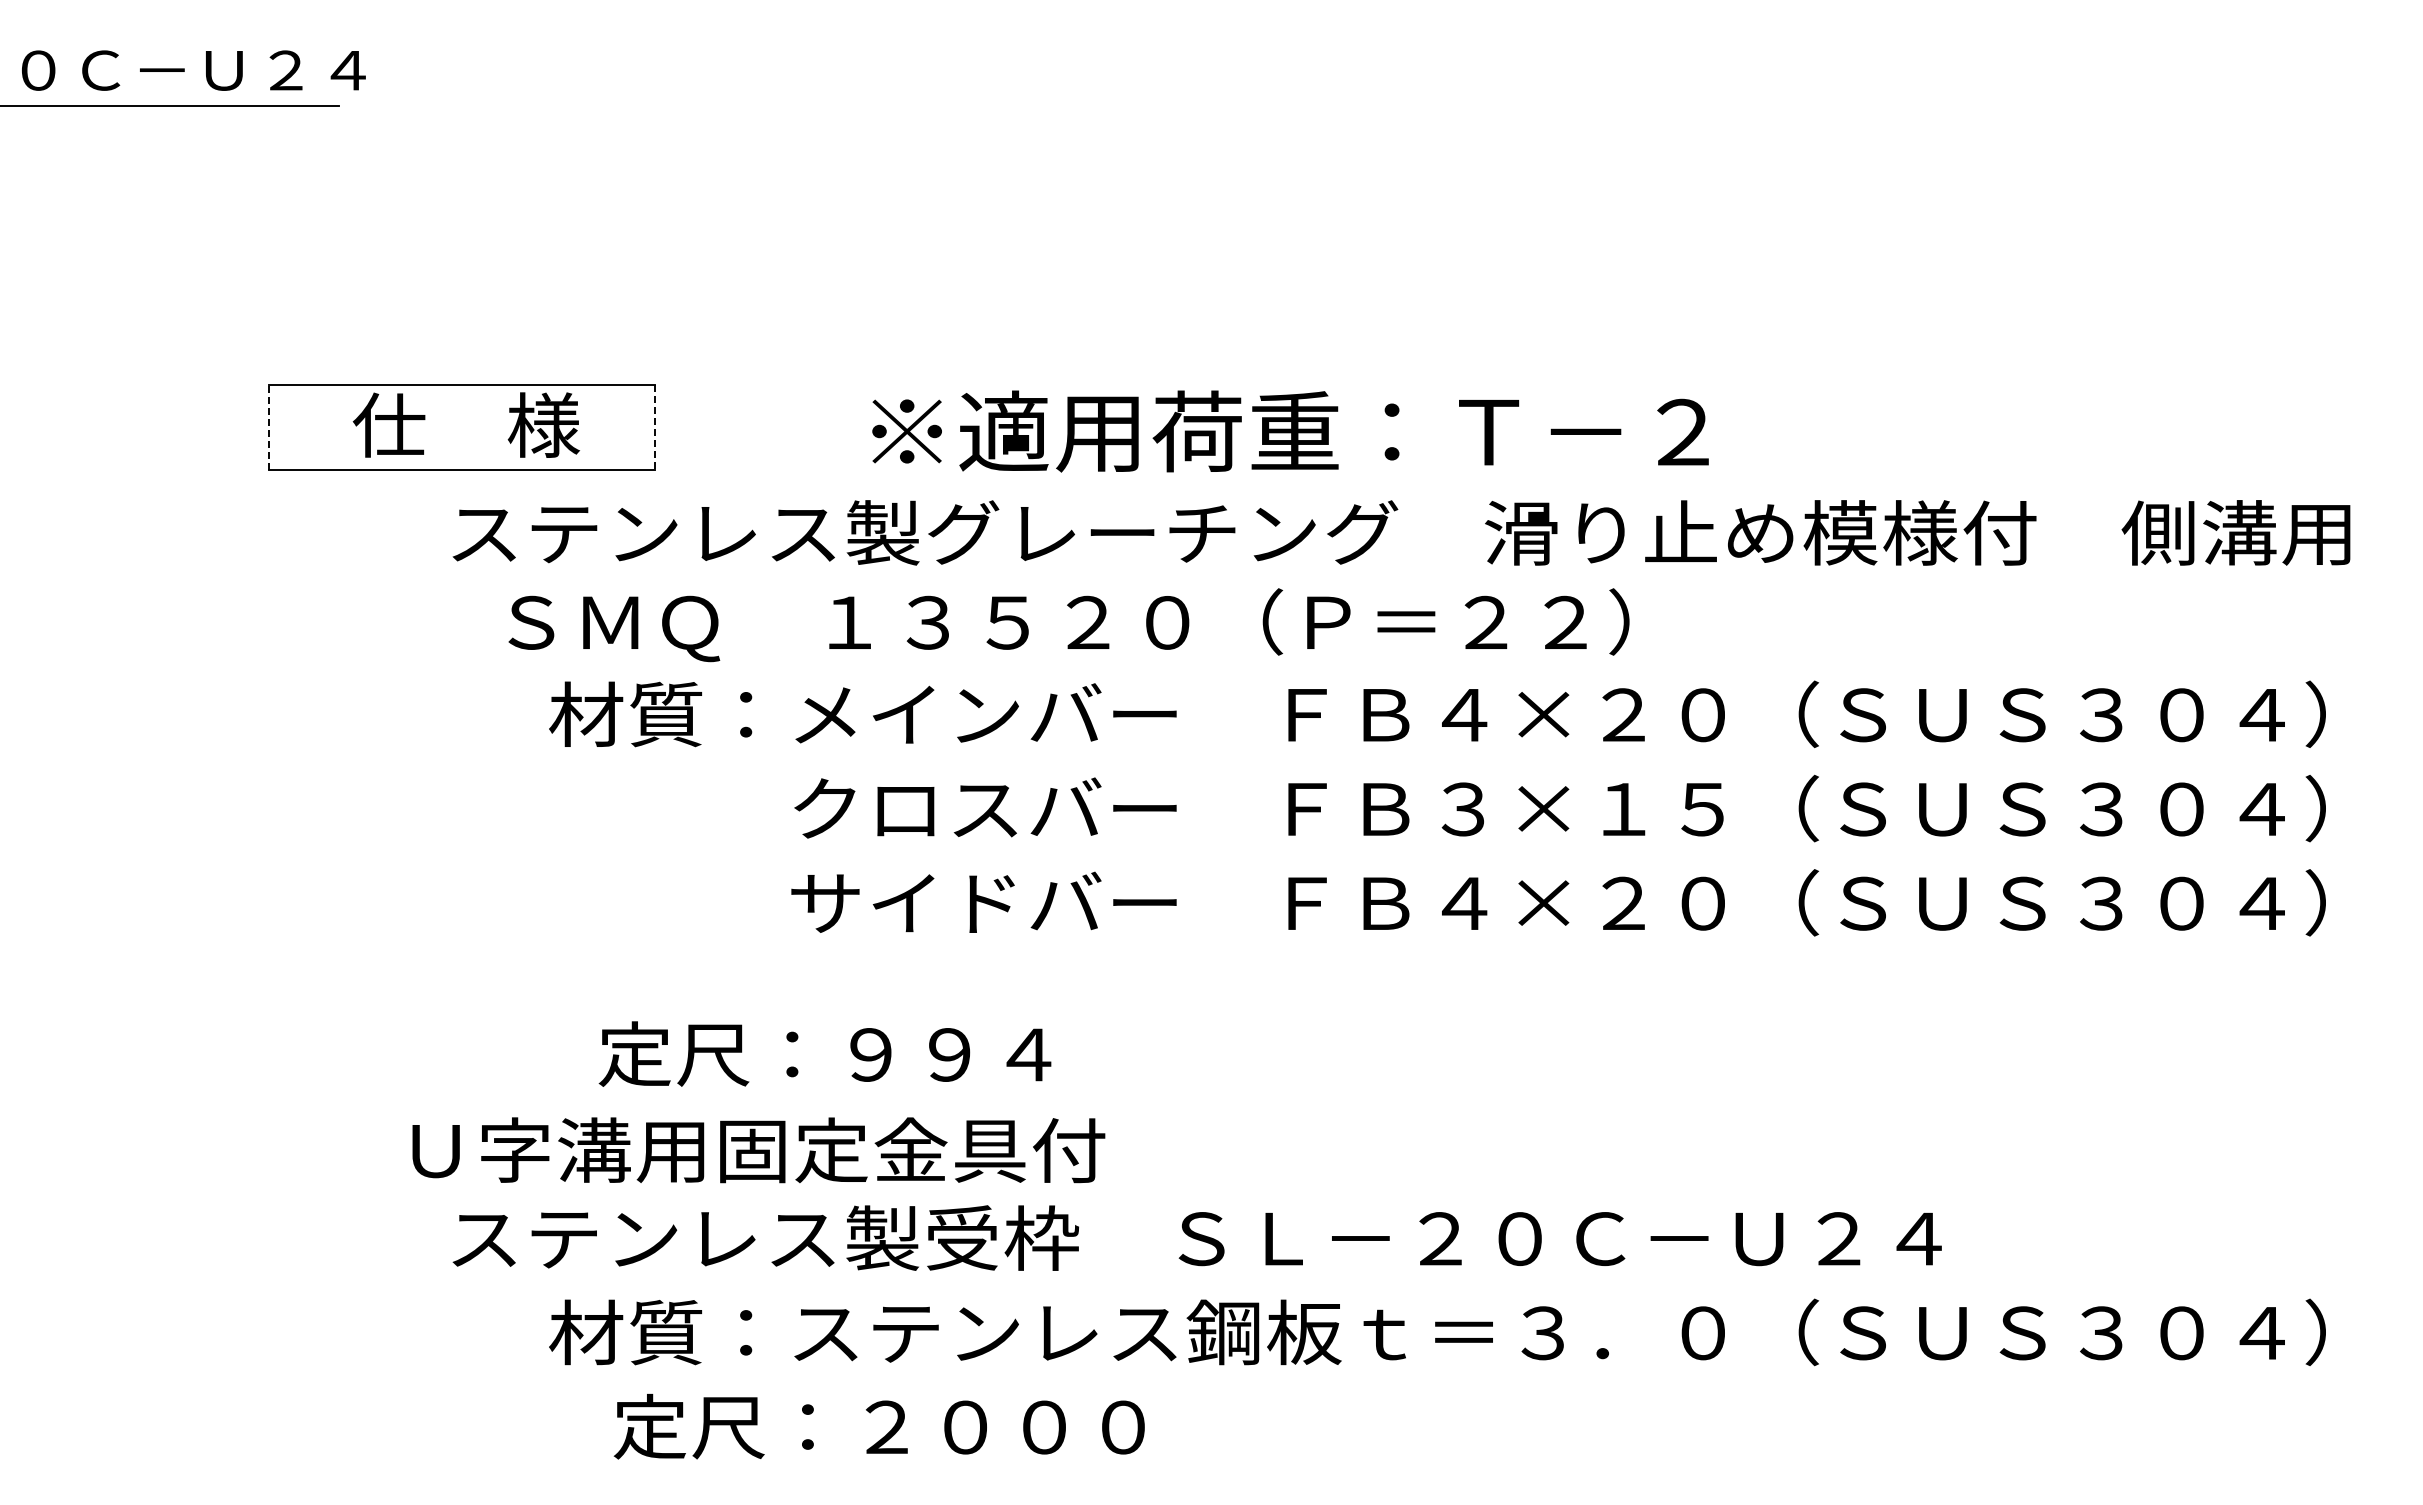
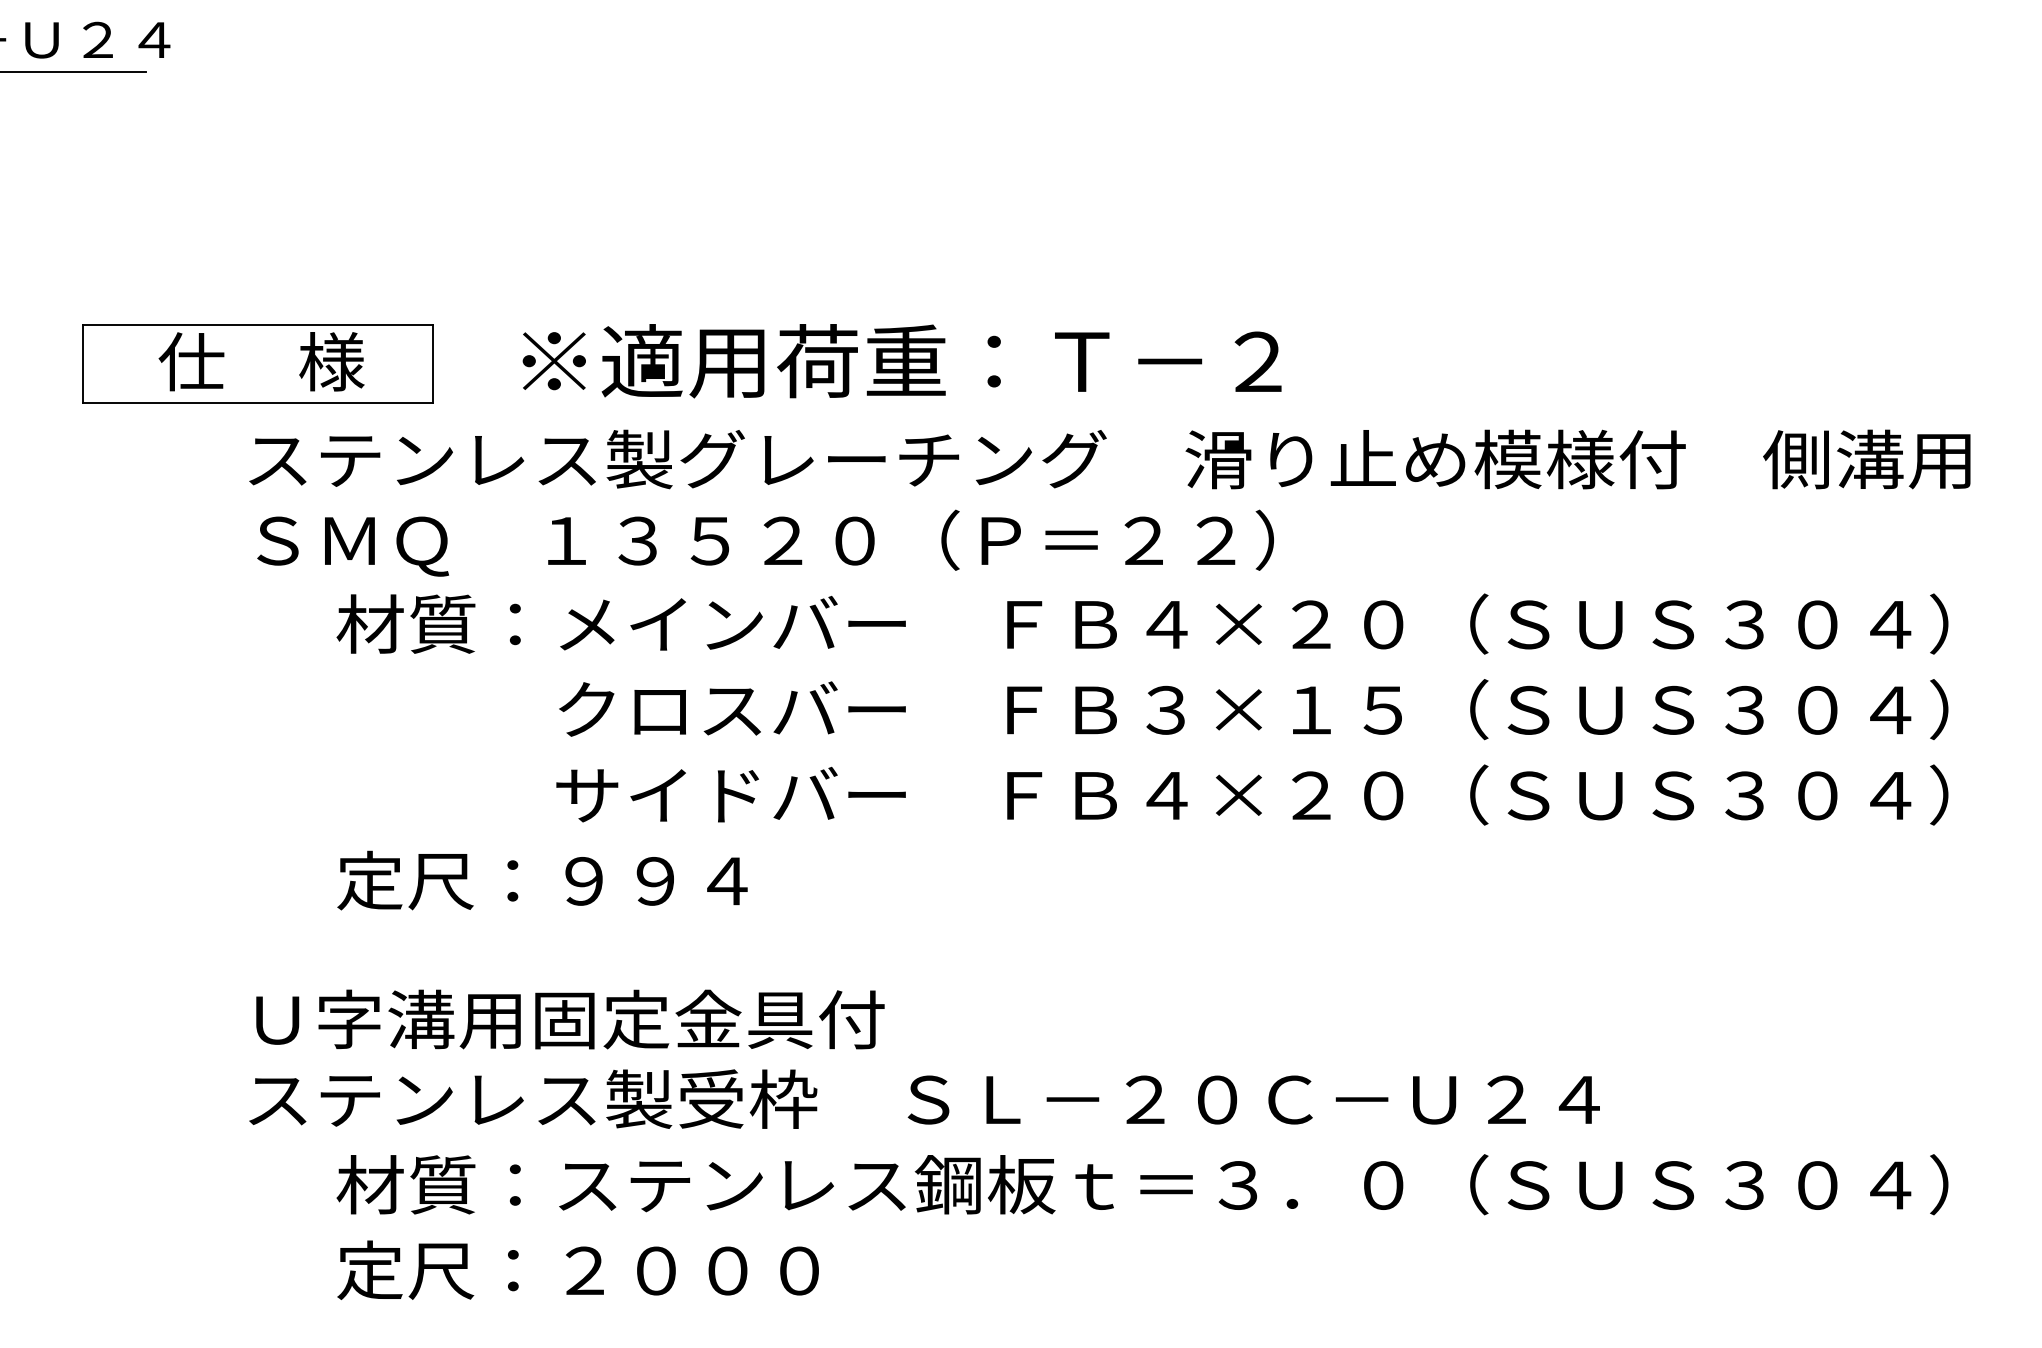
line: (269, 427) -> (82, 363), dashed -> solid
line: (655, 427) -> (433, 363), dashed -> solid
text: (1290, 431) -> (902, 361), moved
text: (1068, 625) -> (765, 543), moved
text: (824, 1053) -> (541, 880), moved
text: (758, 1150) -> (570, 1019), moved
text: (878, 1426) -> (577, 1270), moved

